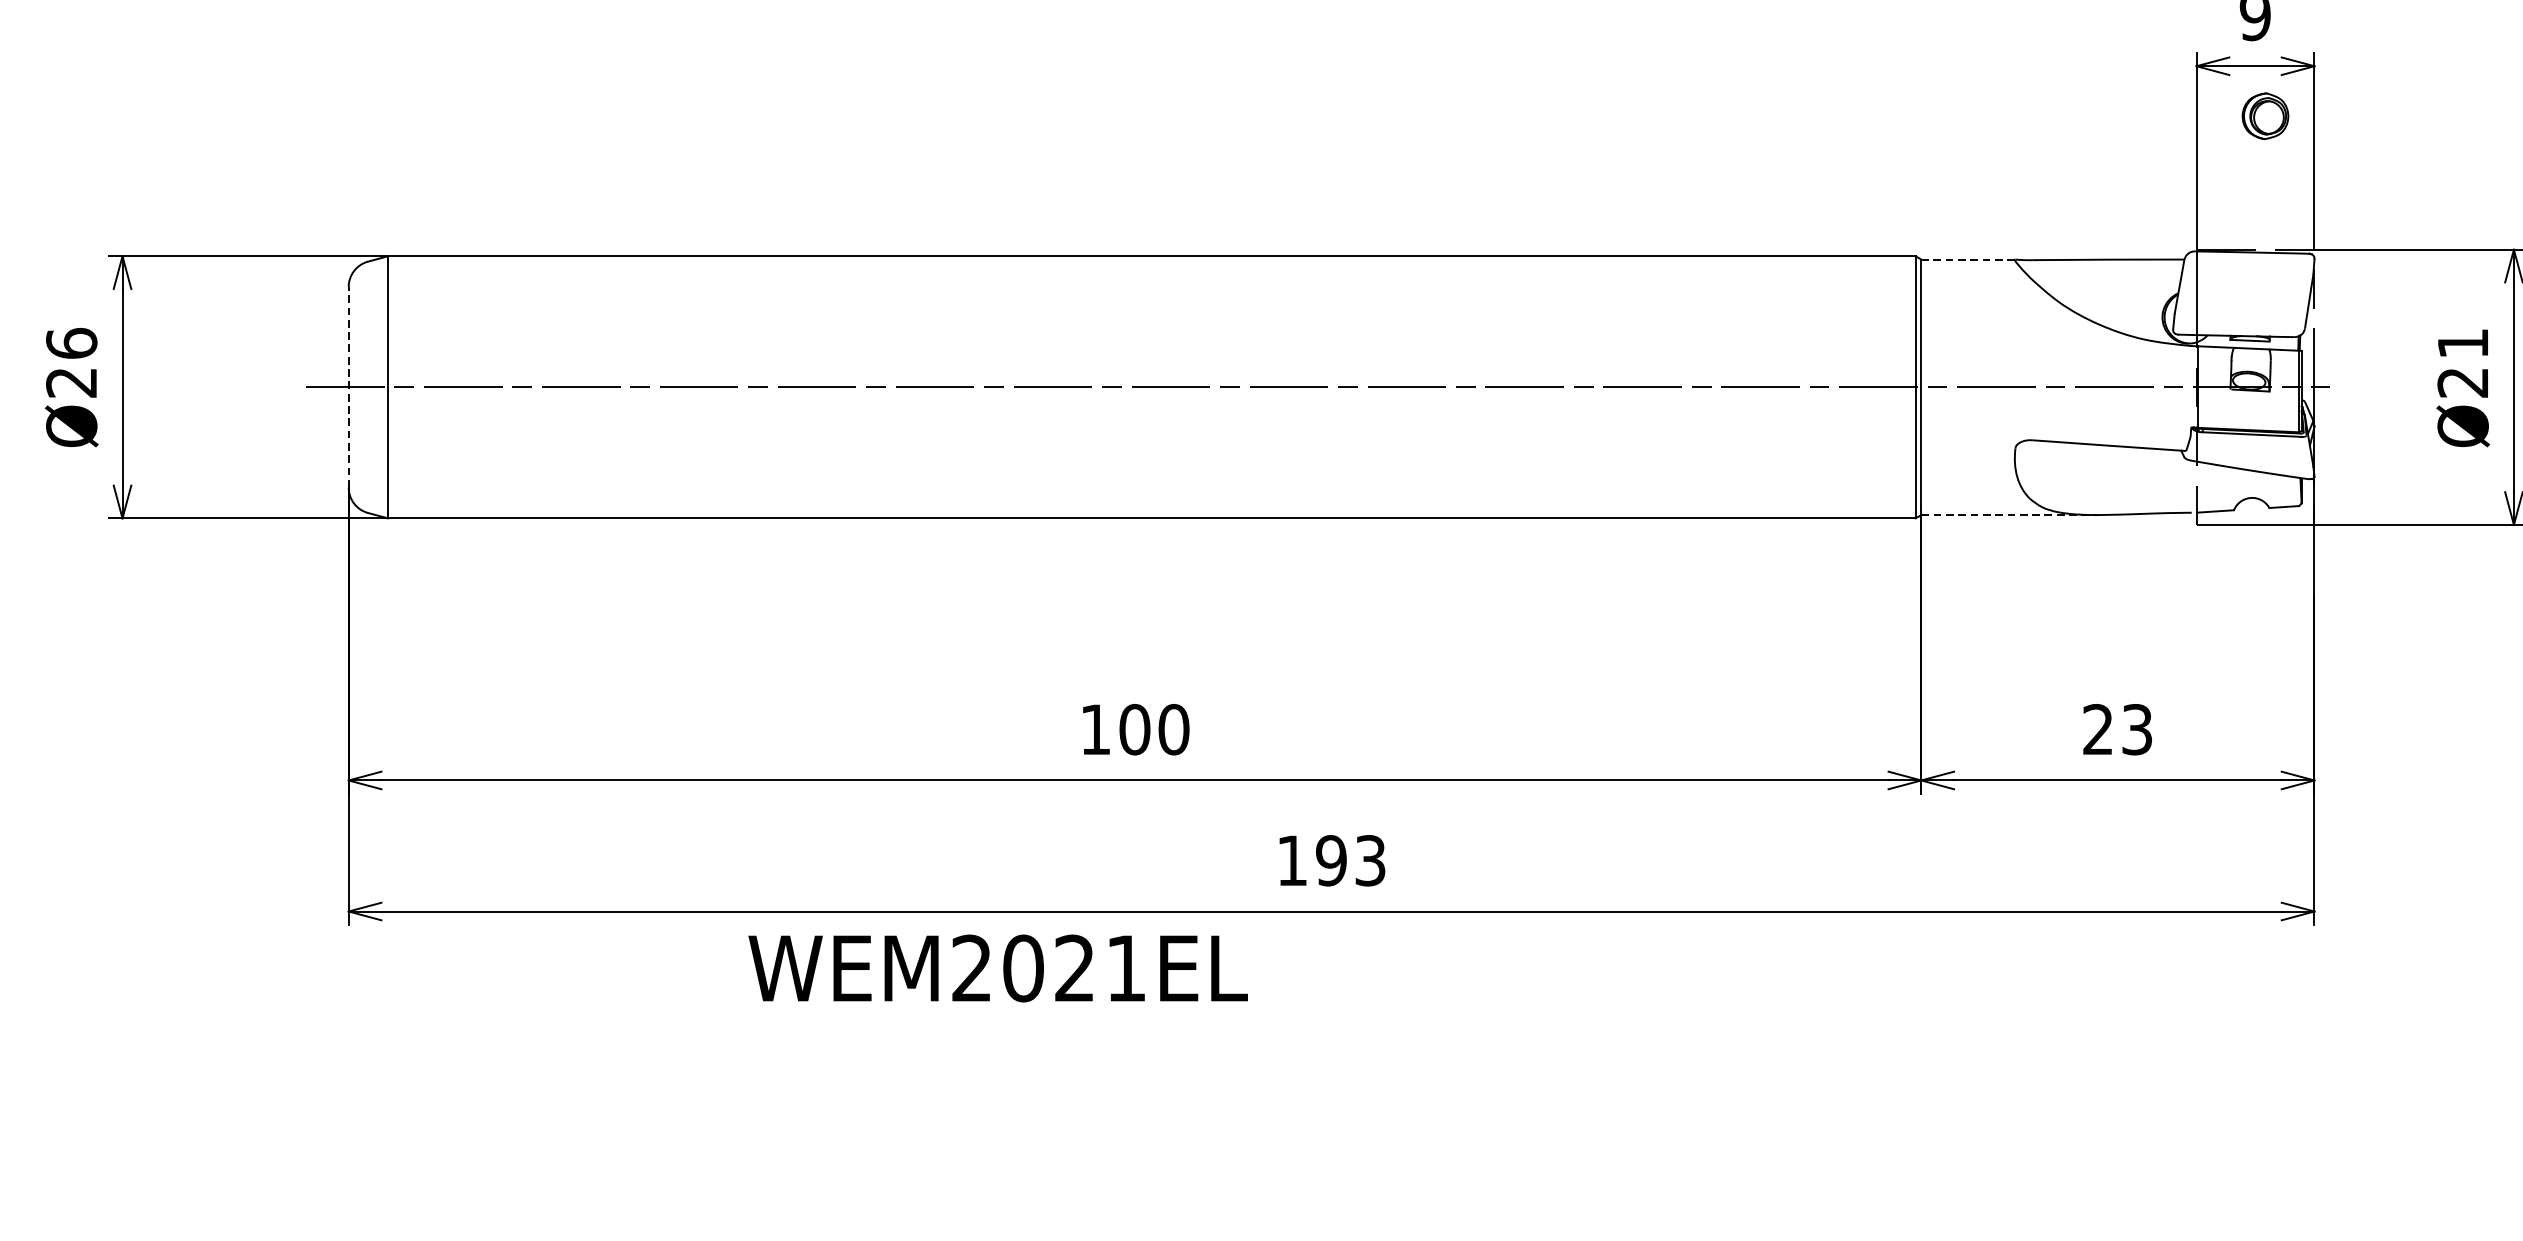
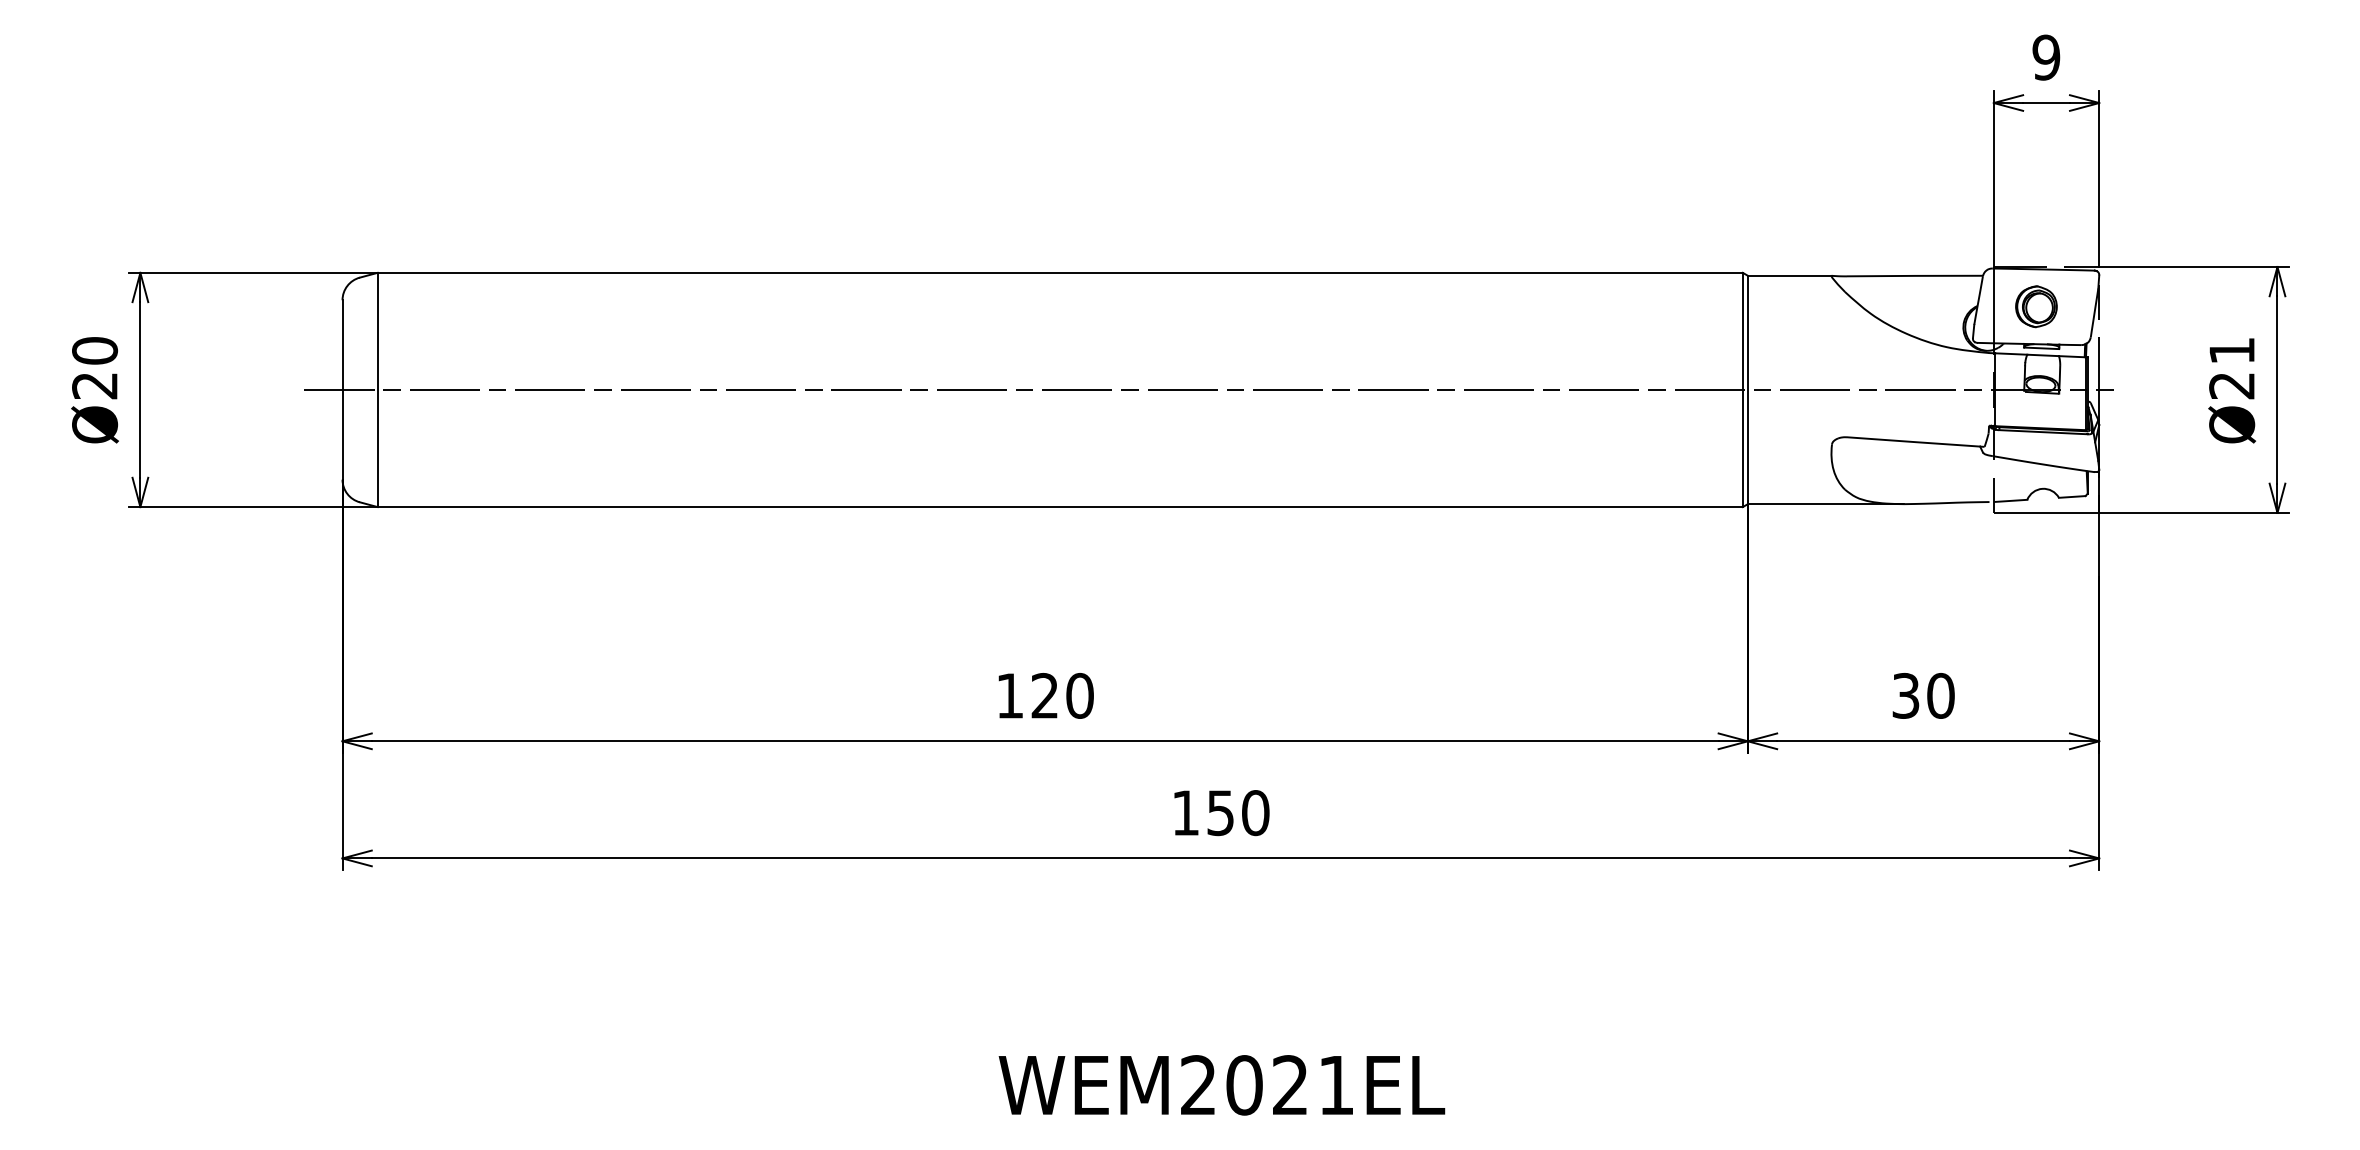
part: (2265, 115) -> (2036, 306), moved
line: (1967, 259) -> (1789, 275), dashed -> solid
text: (71, 343) -> (94, 350), Ø26 -> Ø20
line: (348, 386) -> (342, 389), dashed -> solid
line: (2009, 515) -> (1826, 504), dashed -> solid
text: (1134, 729) -> (1044, 695), 100 -> 120
text: (2117, 729) -> (1923, 695), 23 -> 30
text: (1351, 861) -> (1238, 813), 193 -> 150
text: (997, 968) -> (1221, 1085), moved

